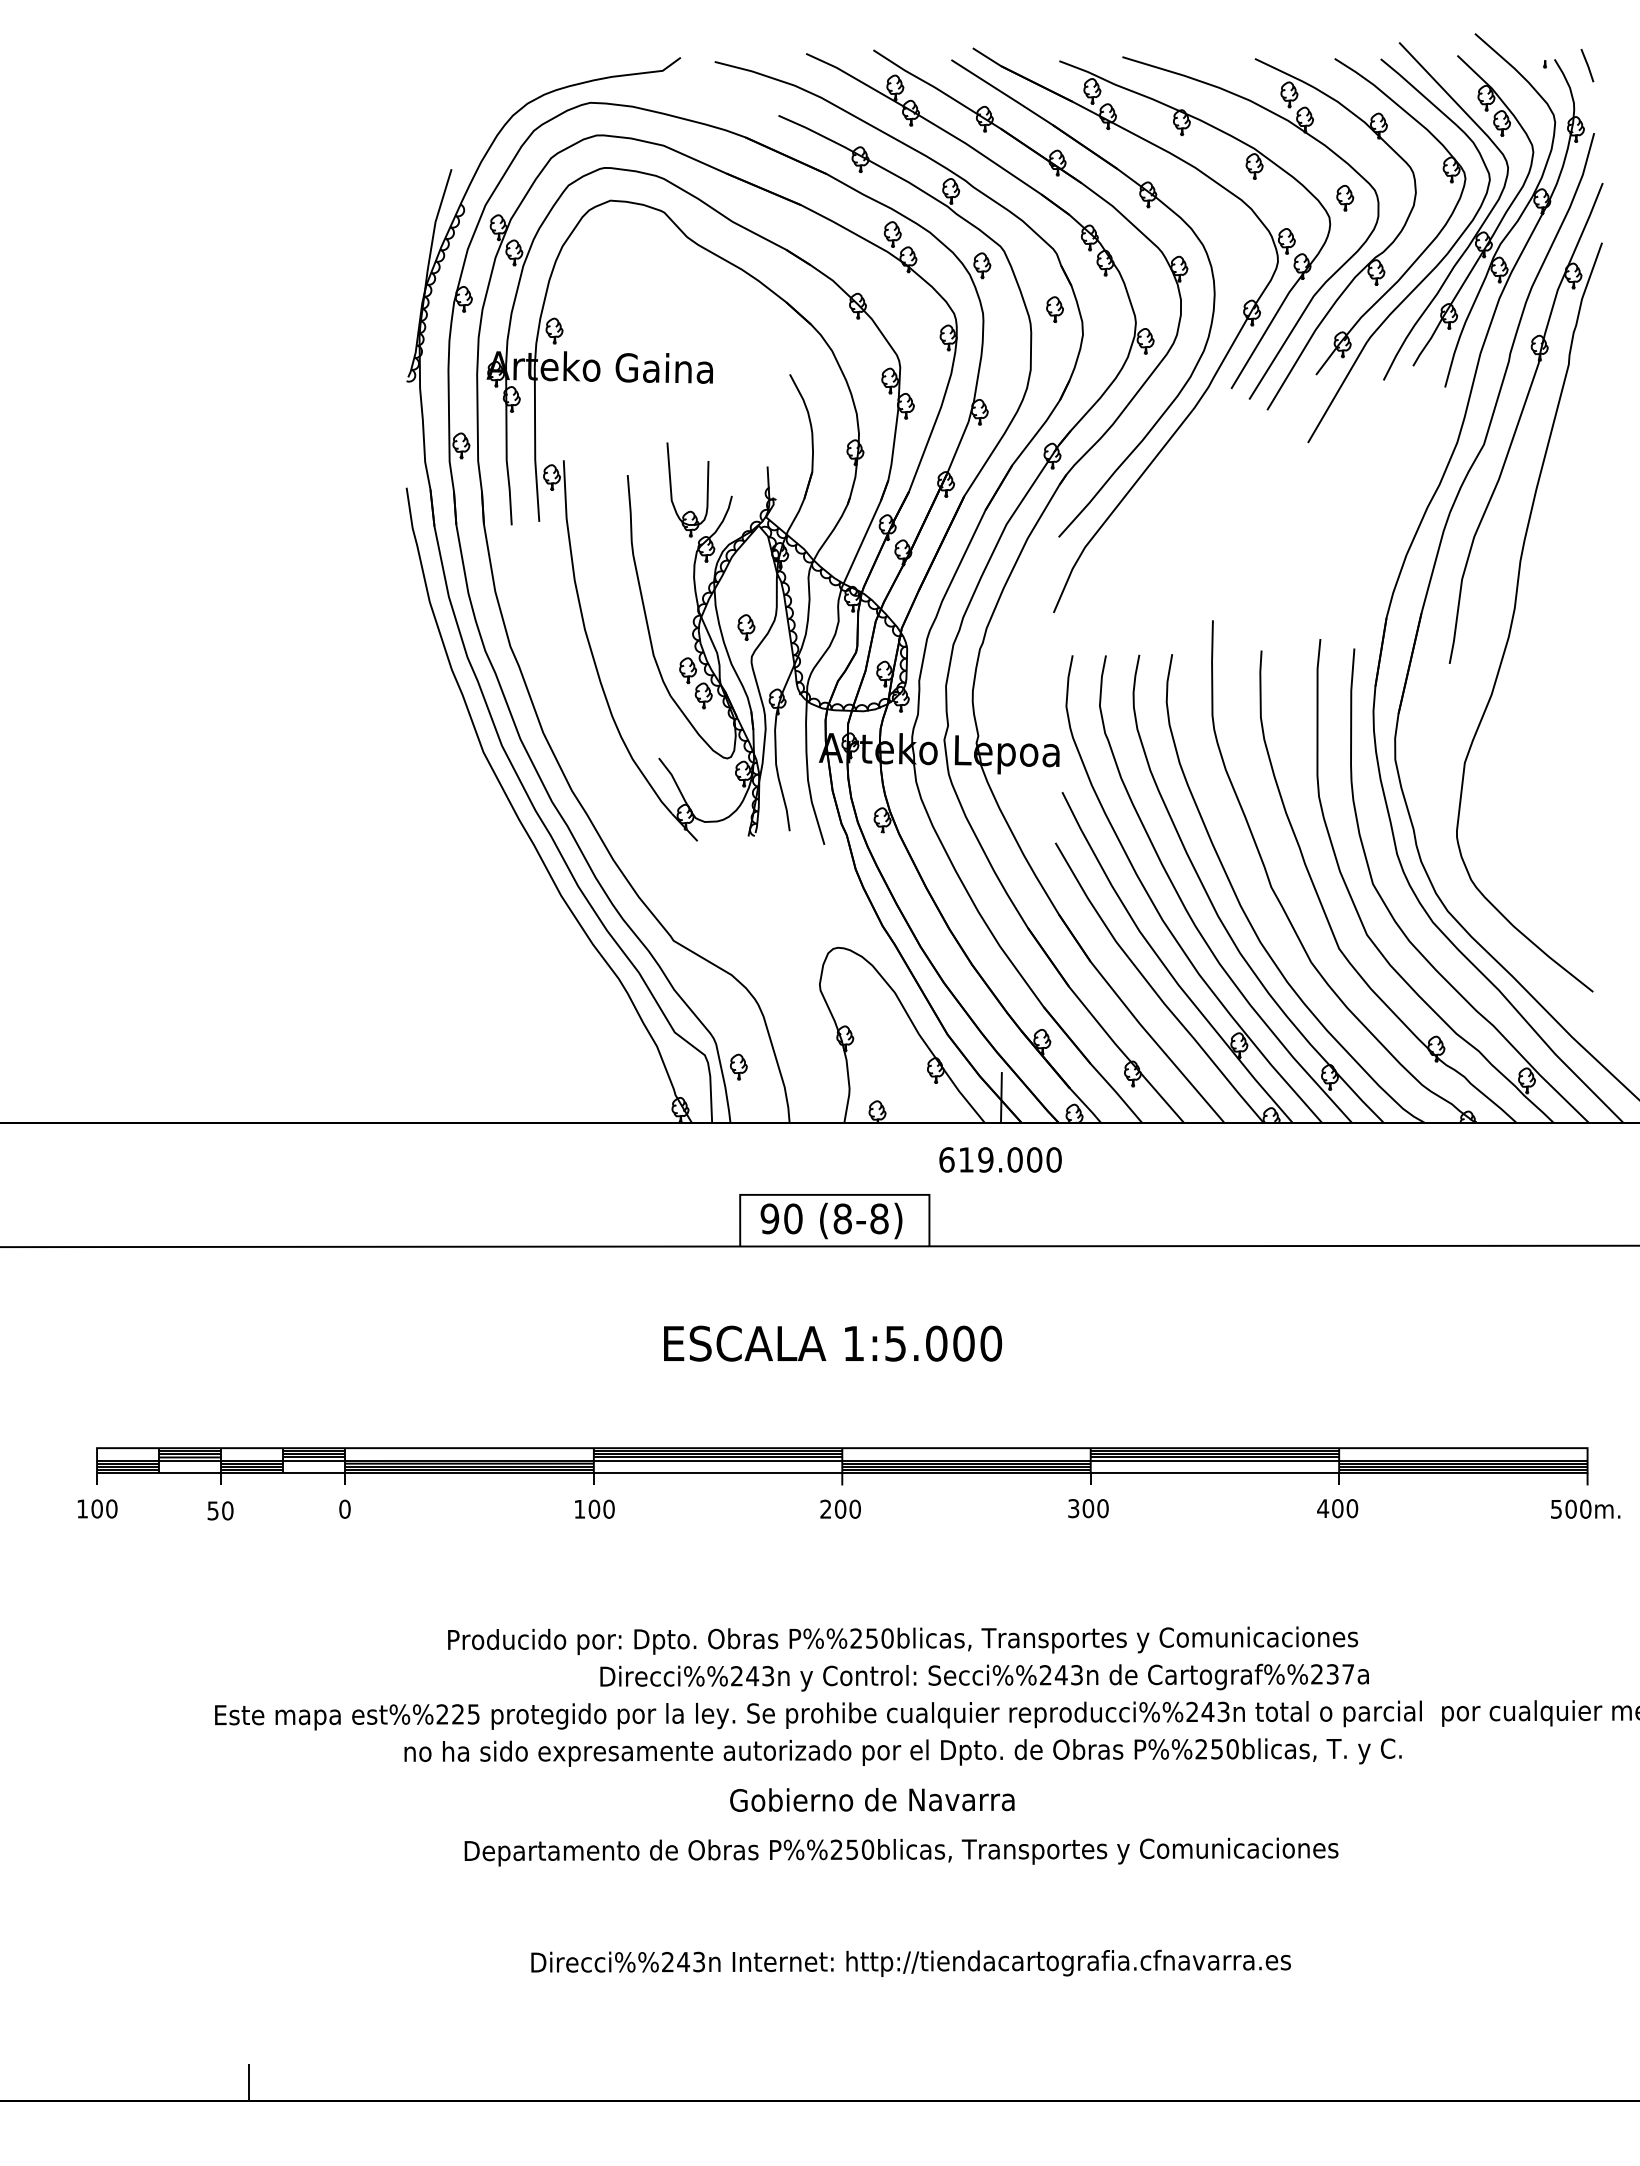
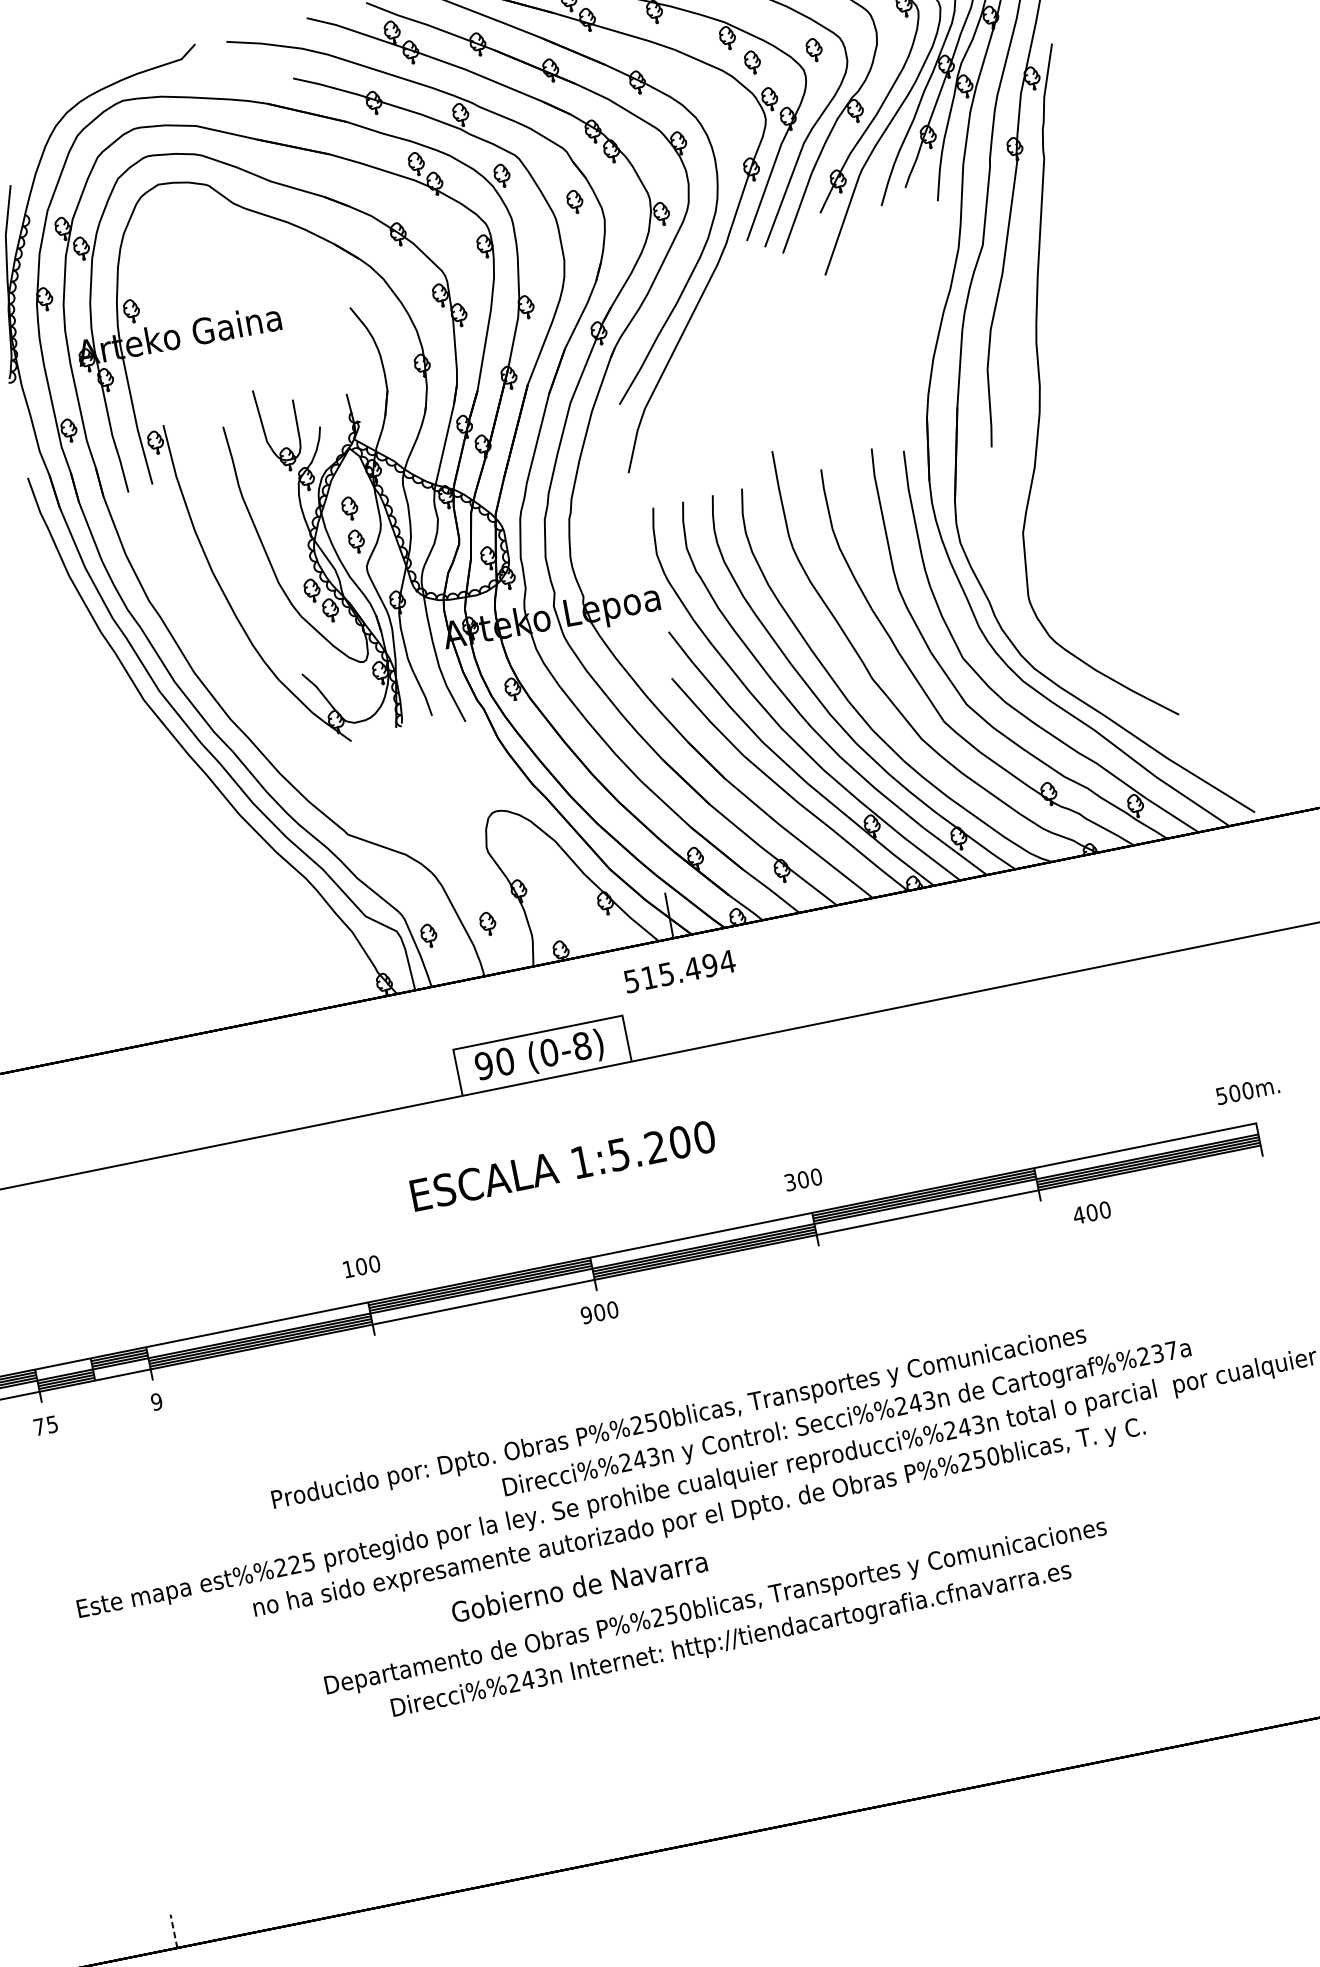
part: (1276, 198) -> (753, 62), added
part: (746, 590) -> (350, 508), added
part: (804, 1066) -> (487, 923), added
text: (1000, 1159) -> (679, 971), 619.000 -> 515.494
text: (842, 1219) -> (549, 1053), (8-8) -> (0-8)
text: (936, 1343) -> (655, 1147), 1:5.000 -> 1:5.200
text: (594, 1508) -> (361, 1265), moved
text: (825, 1508) -> (586, 1314), 200 -> 900
text: (1088, 1508) -> (803, 1179), moved
text: (1337, 1508) -> (1091, 1212), moved
text: (1585, 1508) -> (1247, 1090), moved
text: (344, 1509) -> (156, 1402), 0 -> 9
text: (220, 1510) -> (45, 1425), 50 -> 75
text: (984, 1677) -> (847, 1419), moved
text: (872, 1799) -> (579, 1586), moved
text: (910, 1962) -> (730, 1639), moved
line: (248, 2082) -> (173, 1931), solid -> dashed

